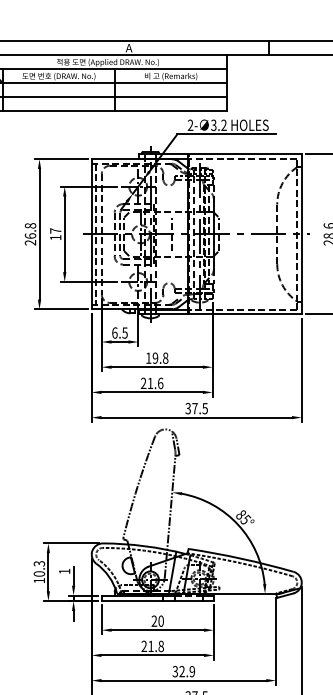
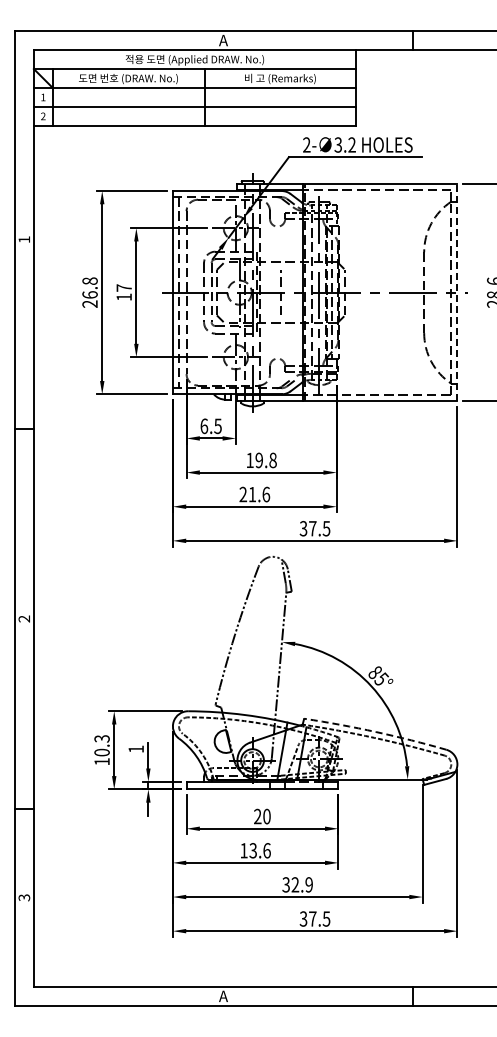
line: (301, 234) -> (457, 292), solid -> dashed
arc: (242, 559) -> (376, 732), solid -> dashed
text: (152, 646) -> (255, 850), 21.8 -> 13.6

